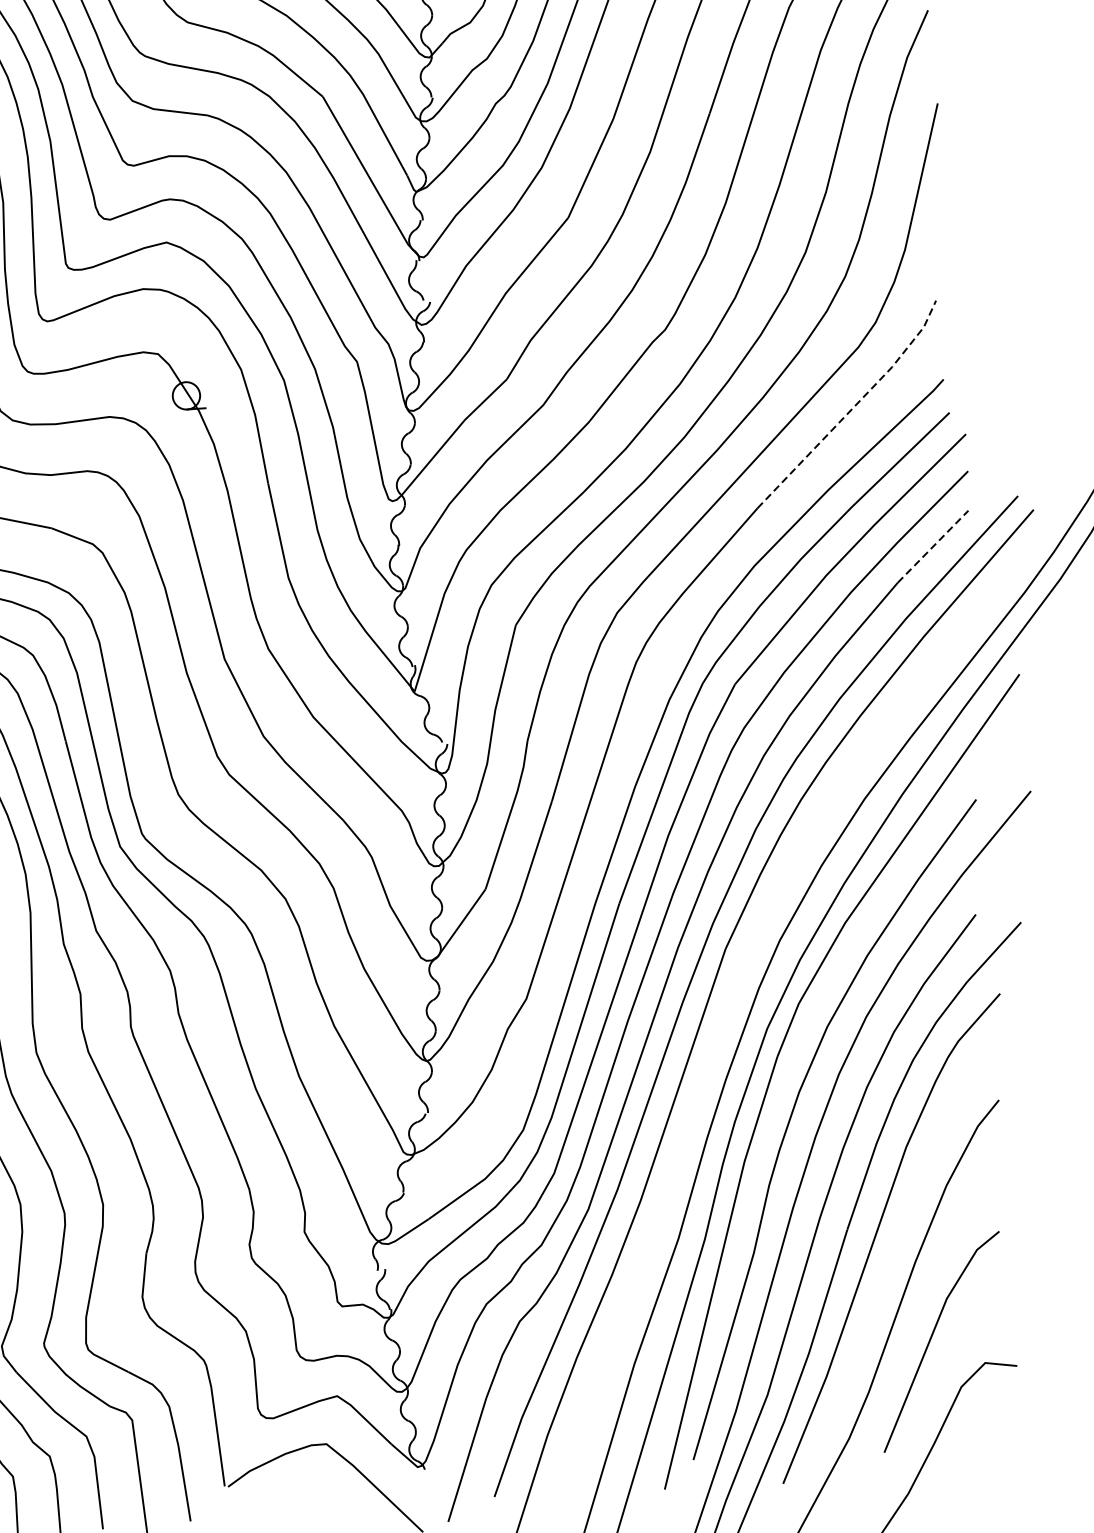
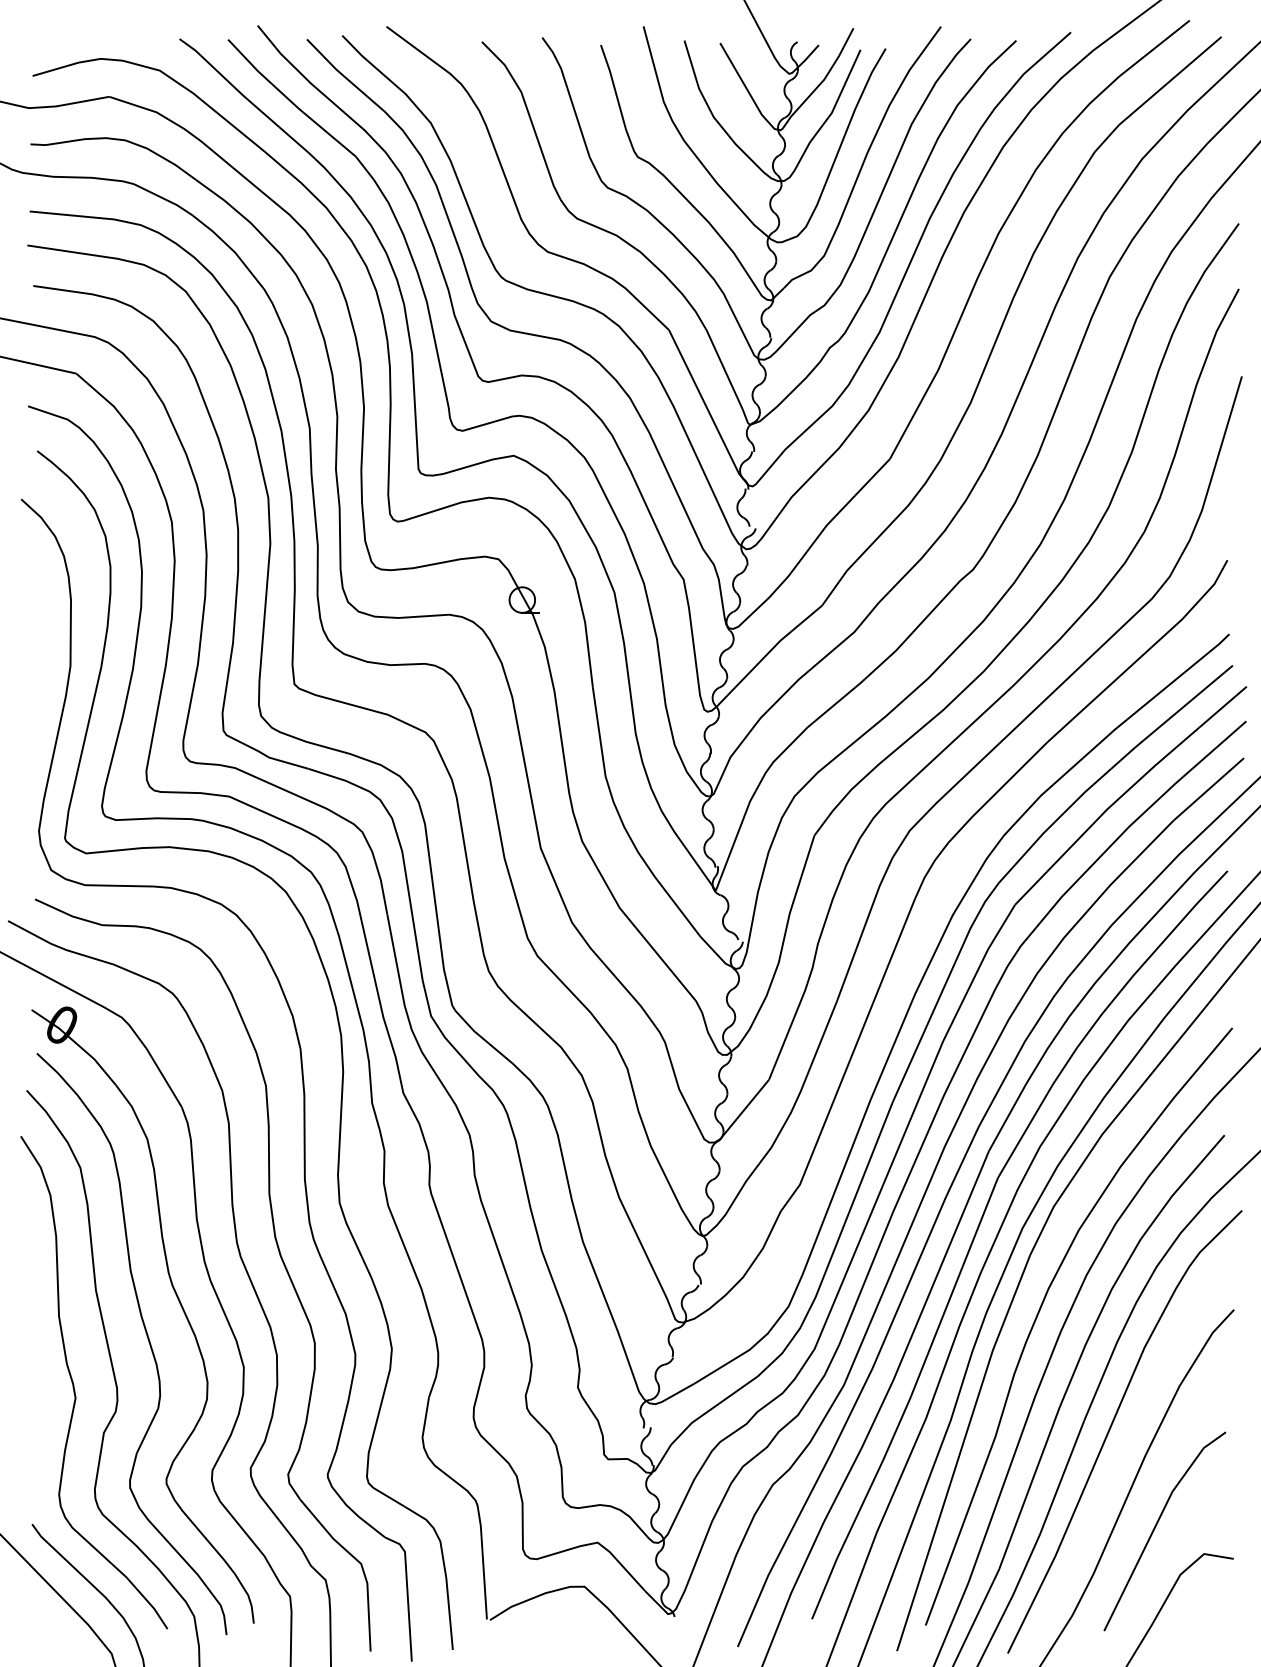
line: (853, 407) -> (1143, 654), dashed -> solid
line: (933, 546) -> (1209, 789), dashed -> solid
part: (721, 1031) -> (979, 1227), added

